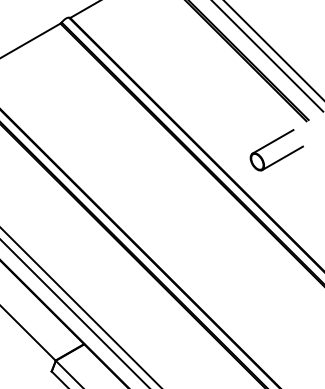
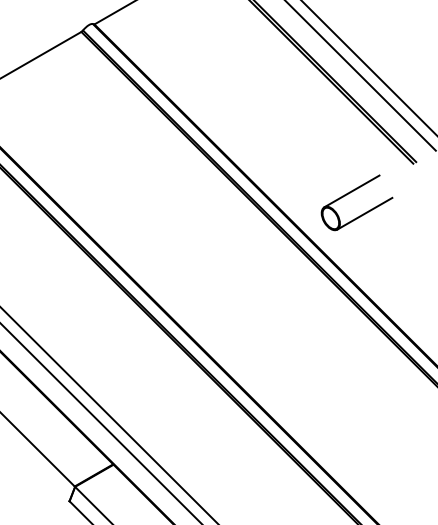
part: (272, 143) -> (351, 193), moved

